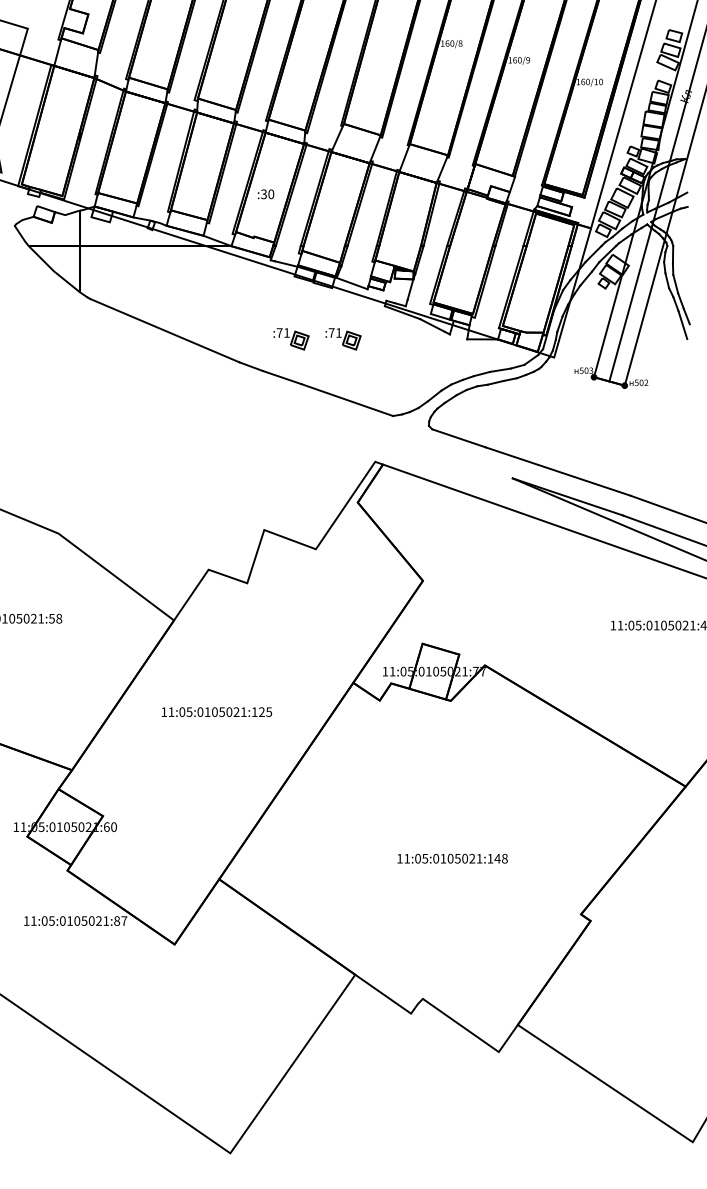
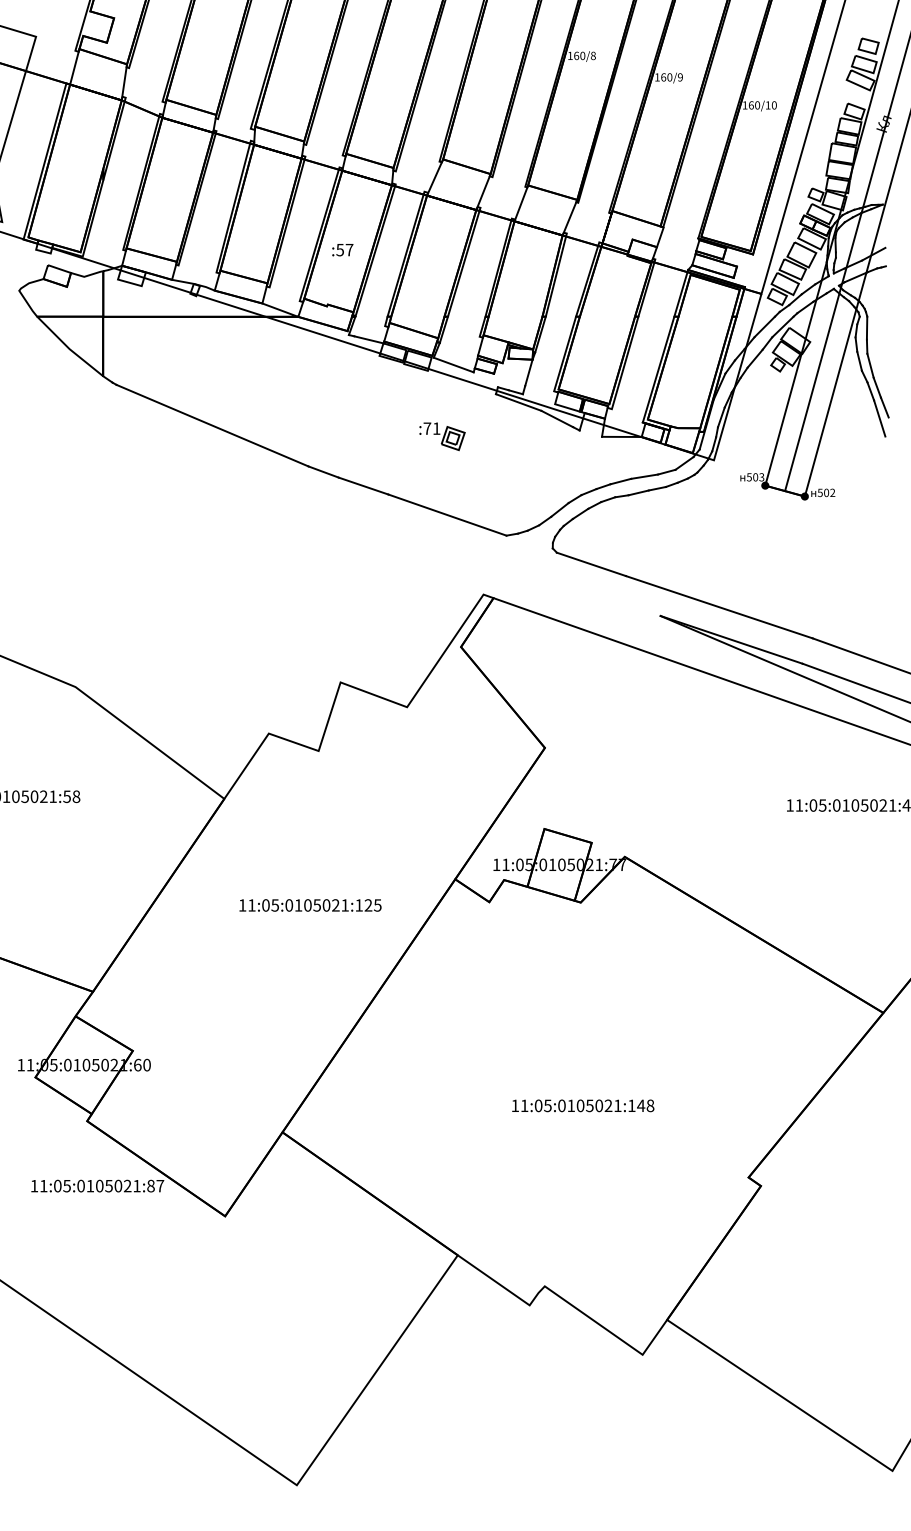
text: (267, 194) -> (344, 250), :30 -> :57
part: (291, 339) -> (375, 437), removed
text: (216, 711) -> (309, 904), moved

